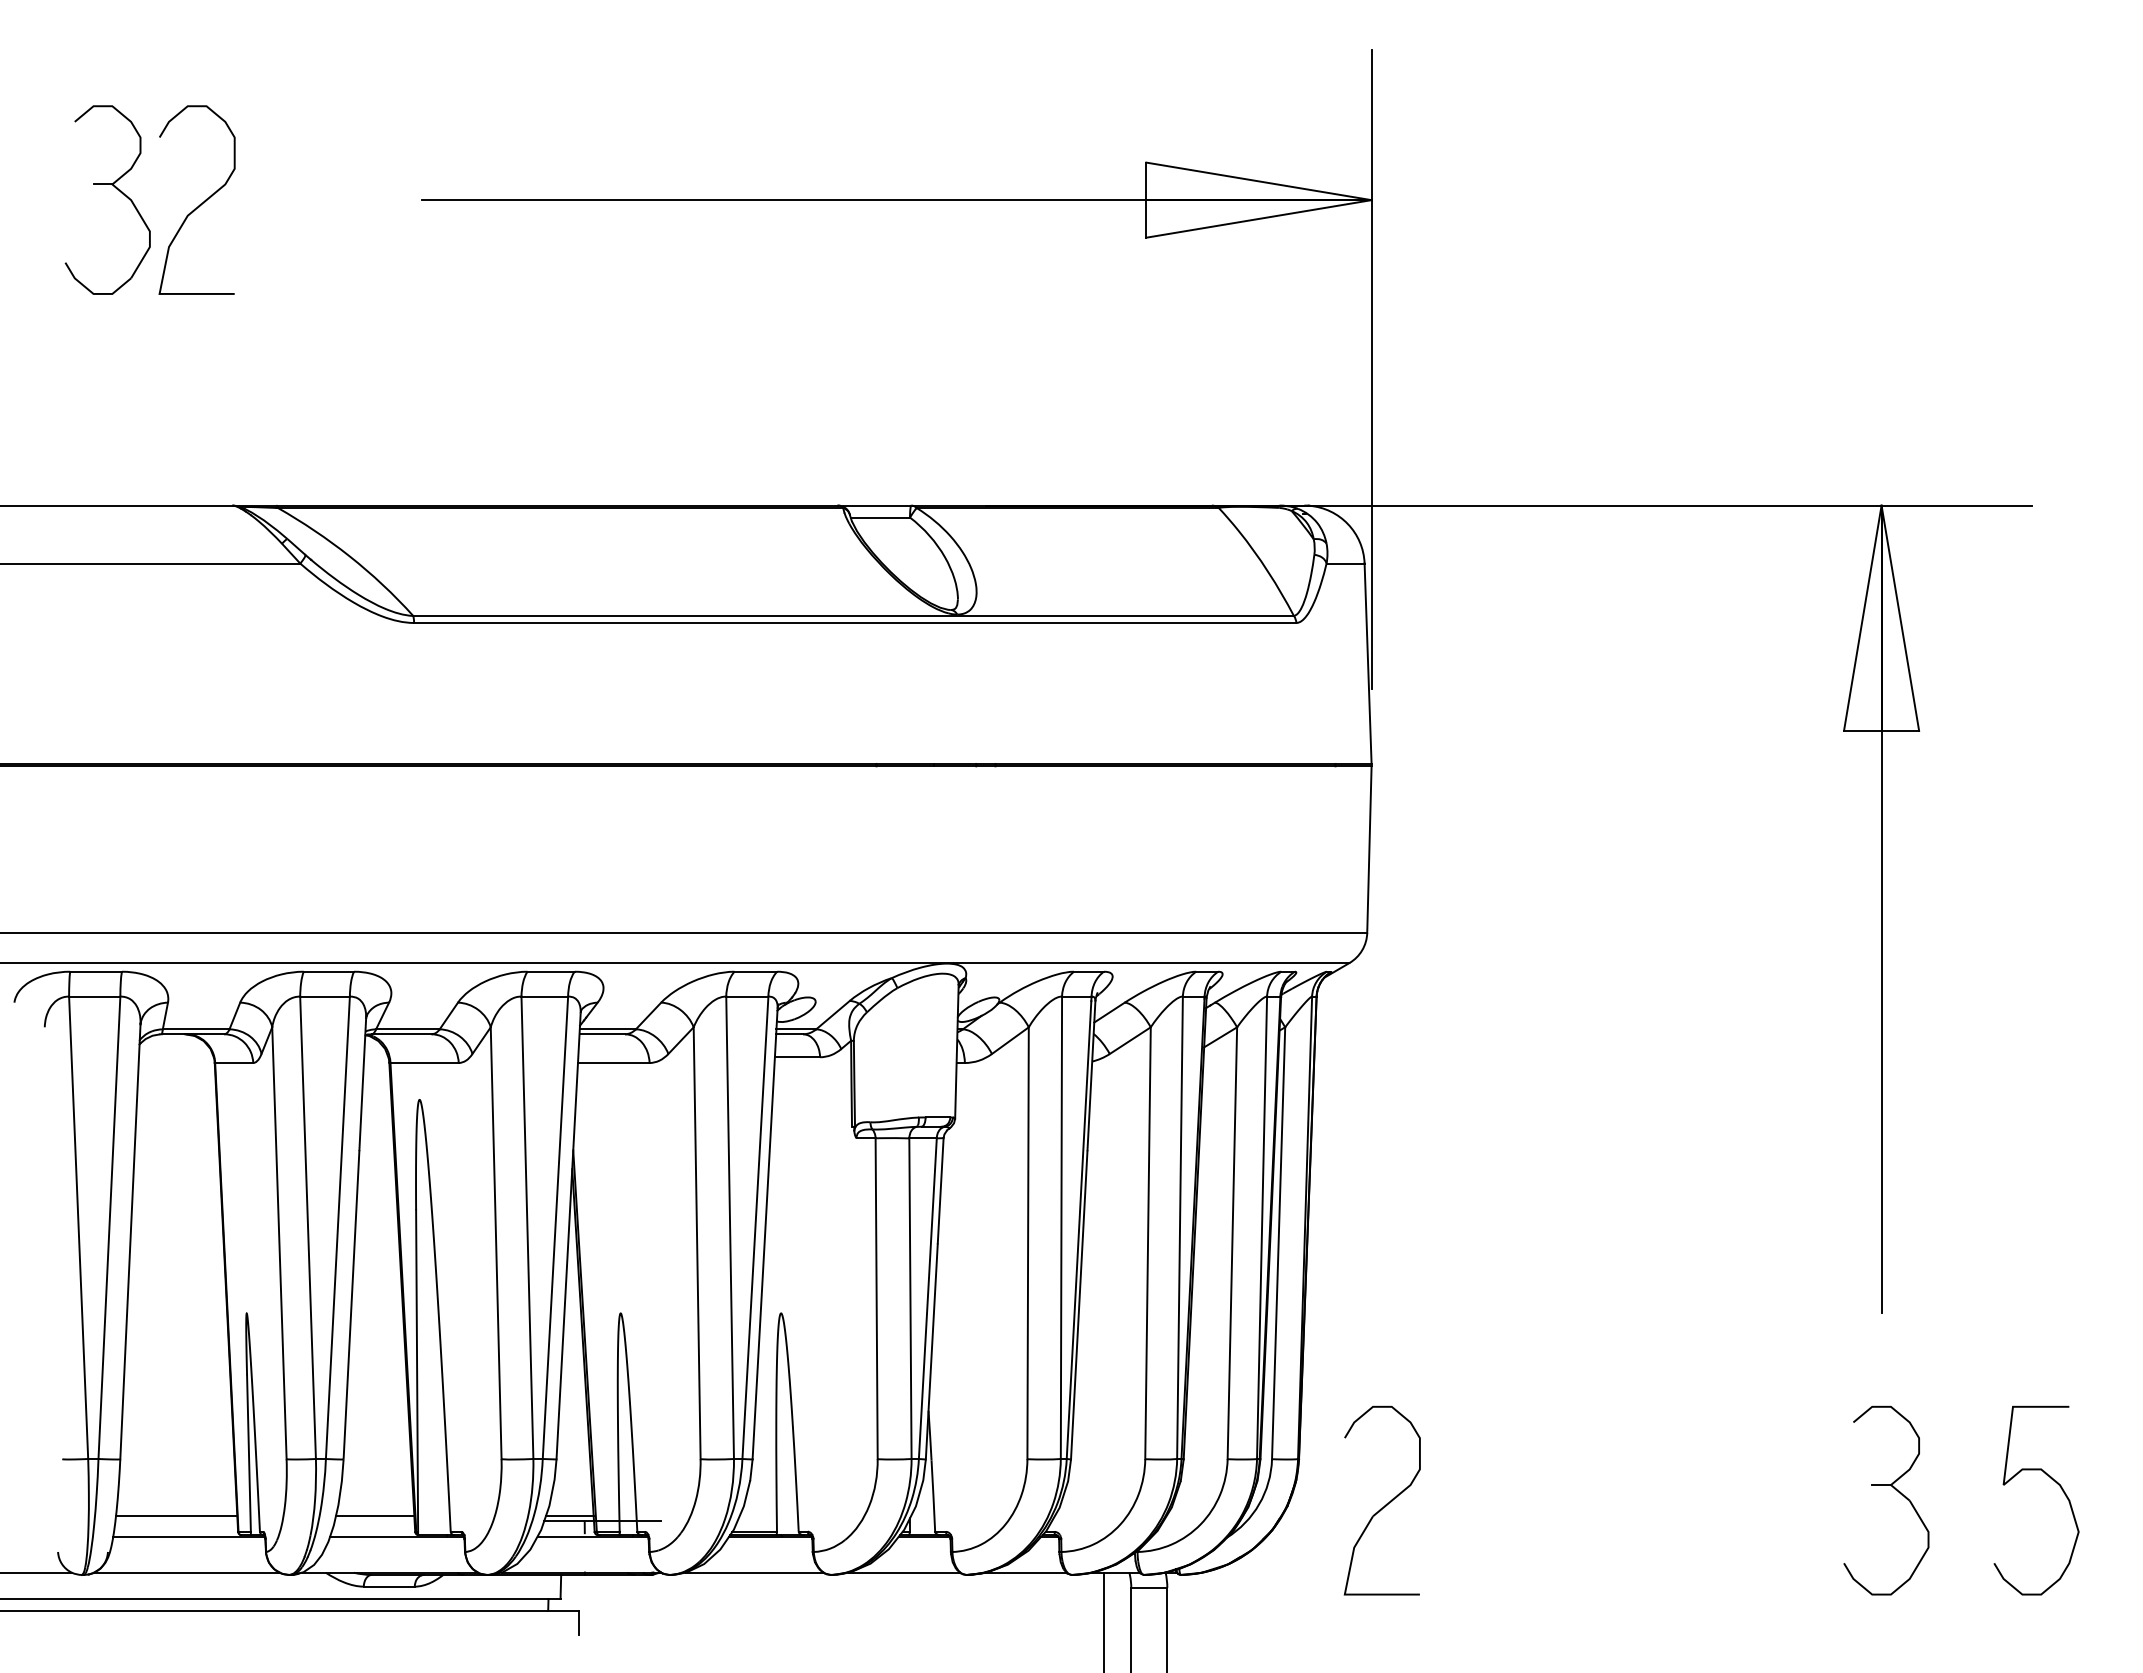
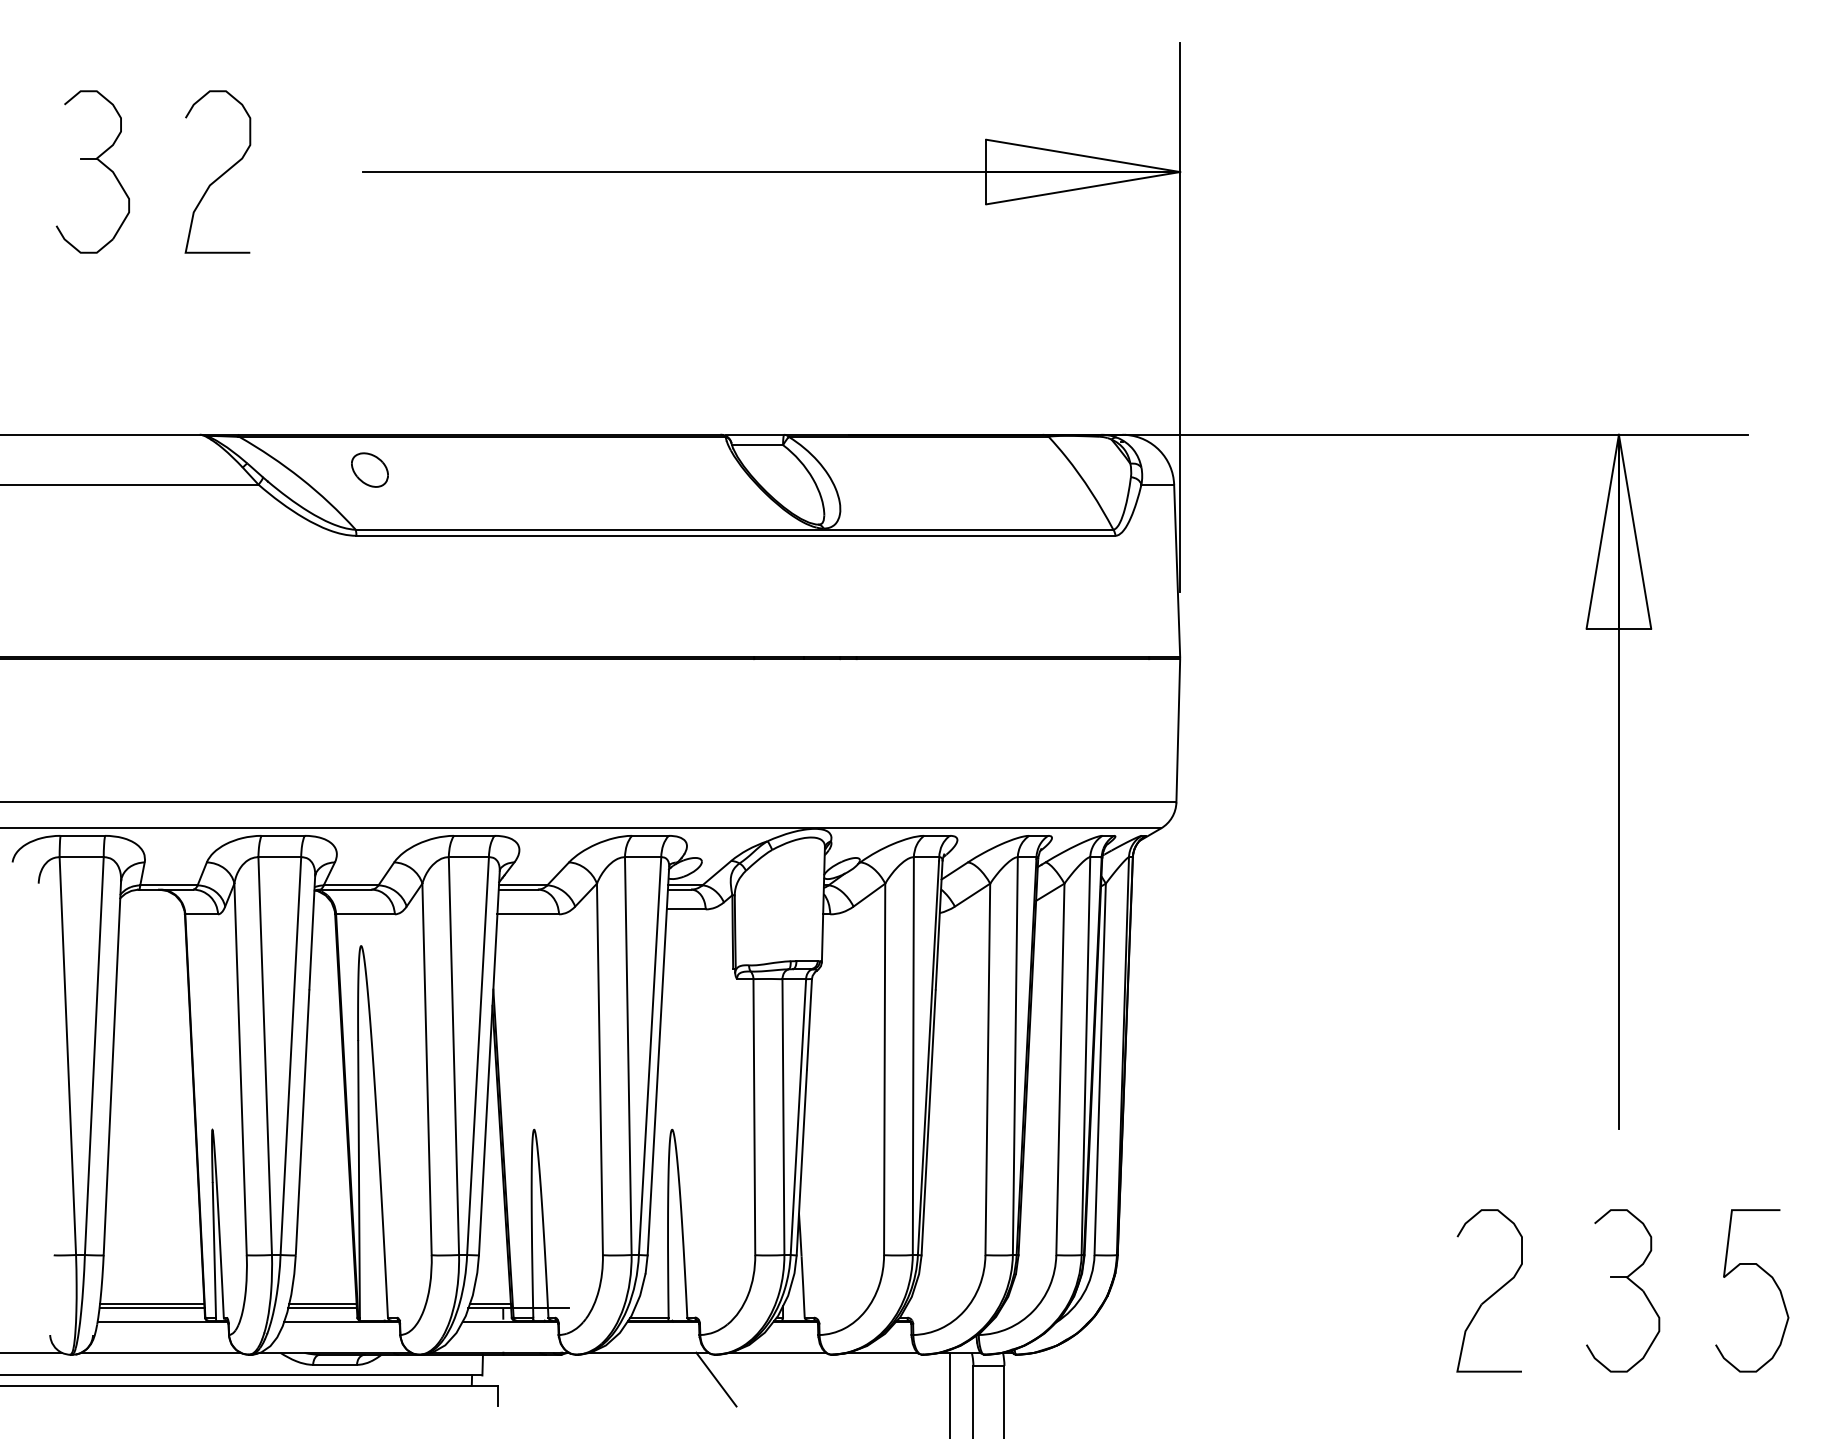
curve: (200, 203) -> (220, 174), moved
part: (429, 546) -> (369, 470), added
part: (1381, 1500) -> (1488, 1290), moved
line: (176, 1520) -> (152, 1307), added
line: (374, 1520) -> (322, 1307), added
line: (832, 1603) -> (716, 1379), added

